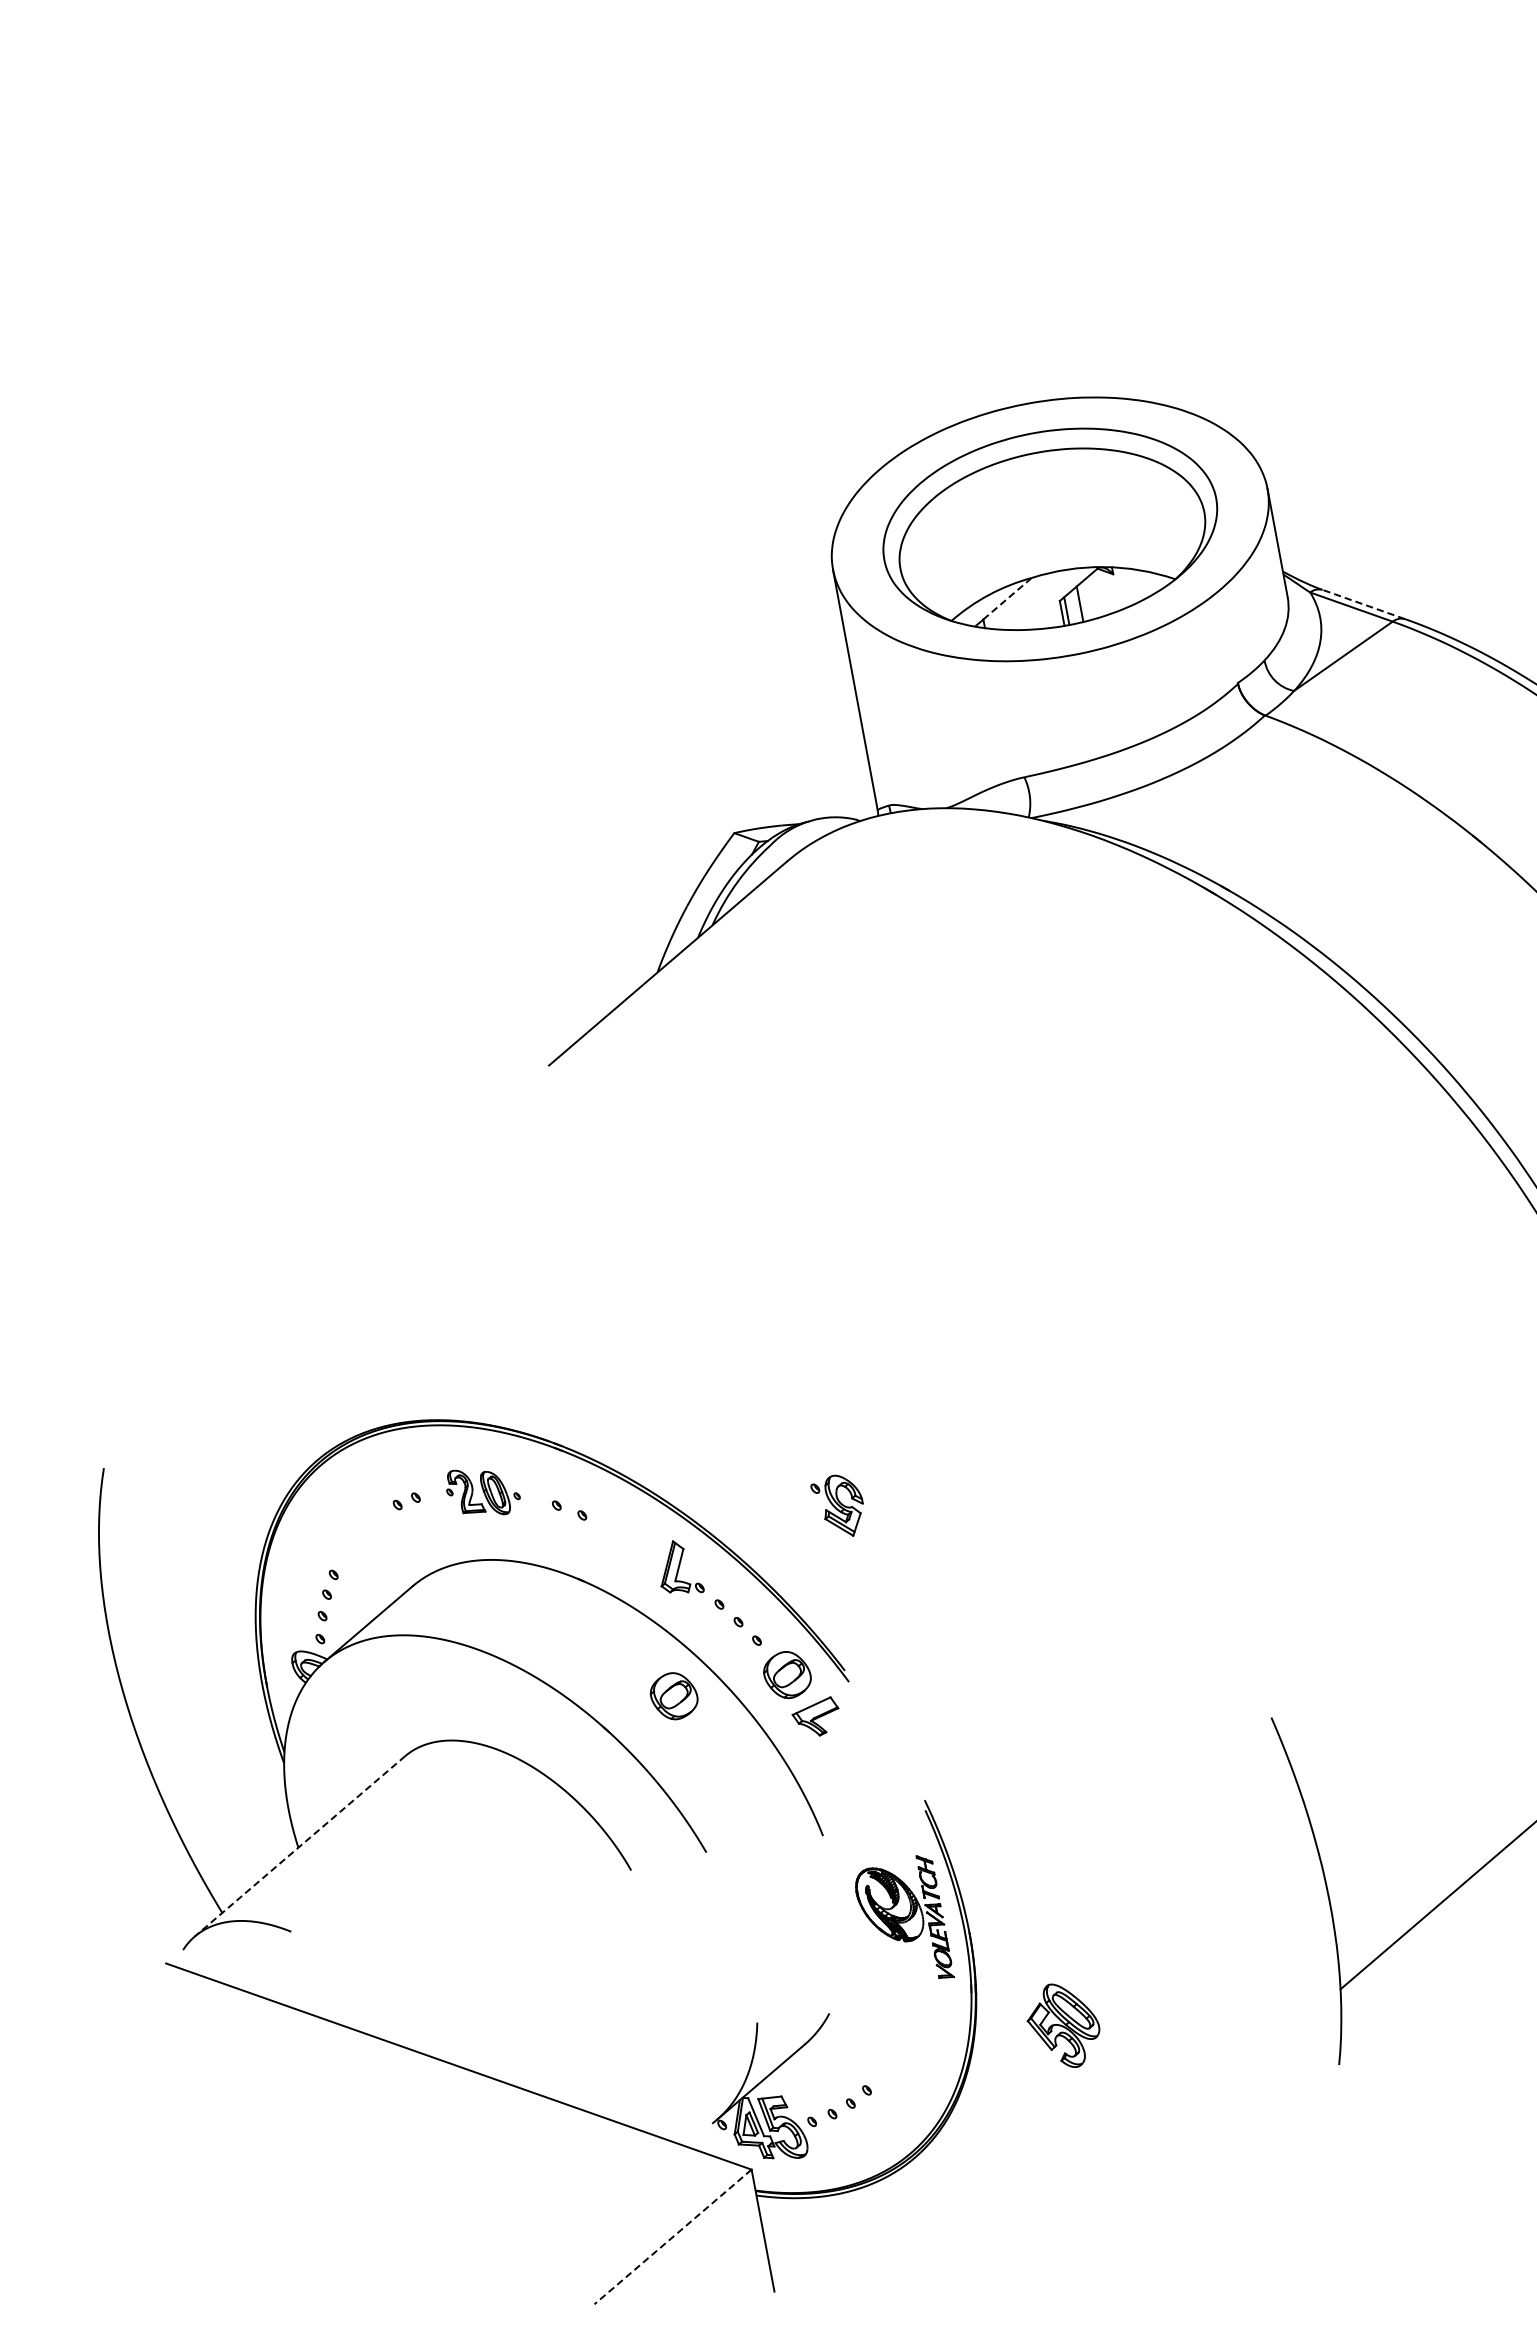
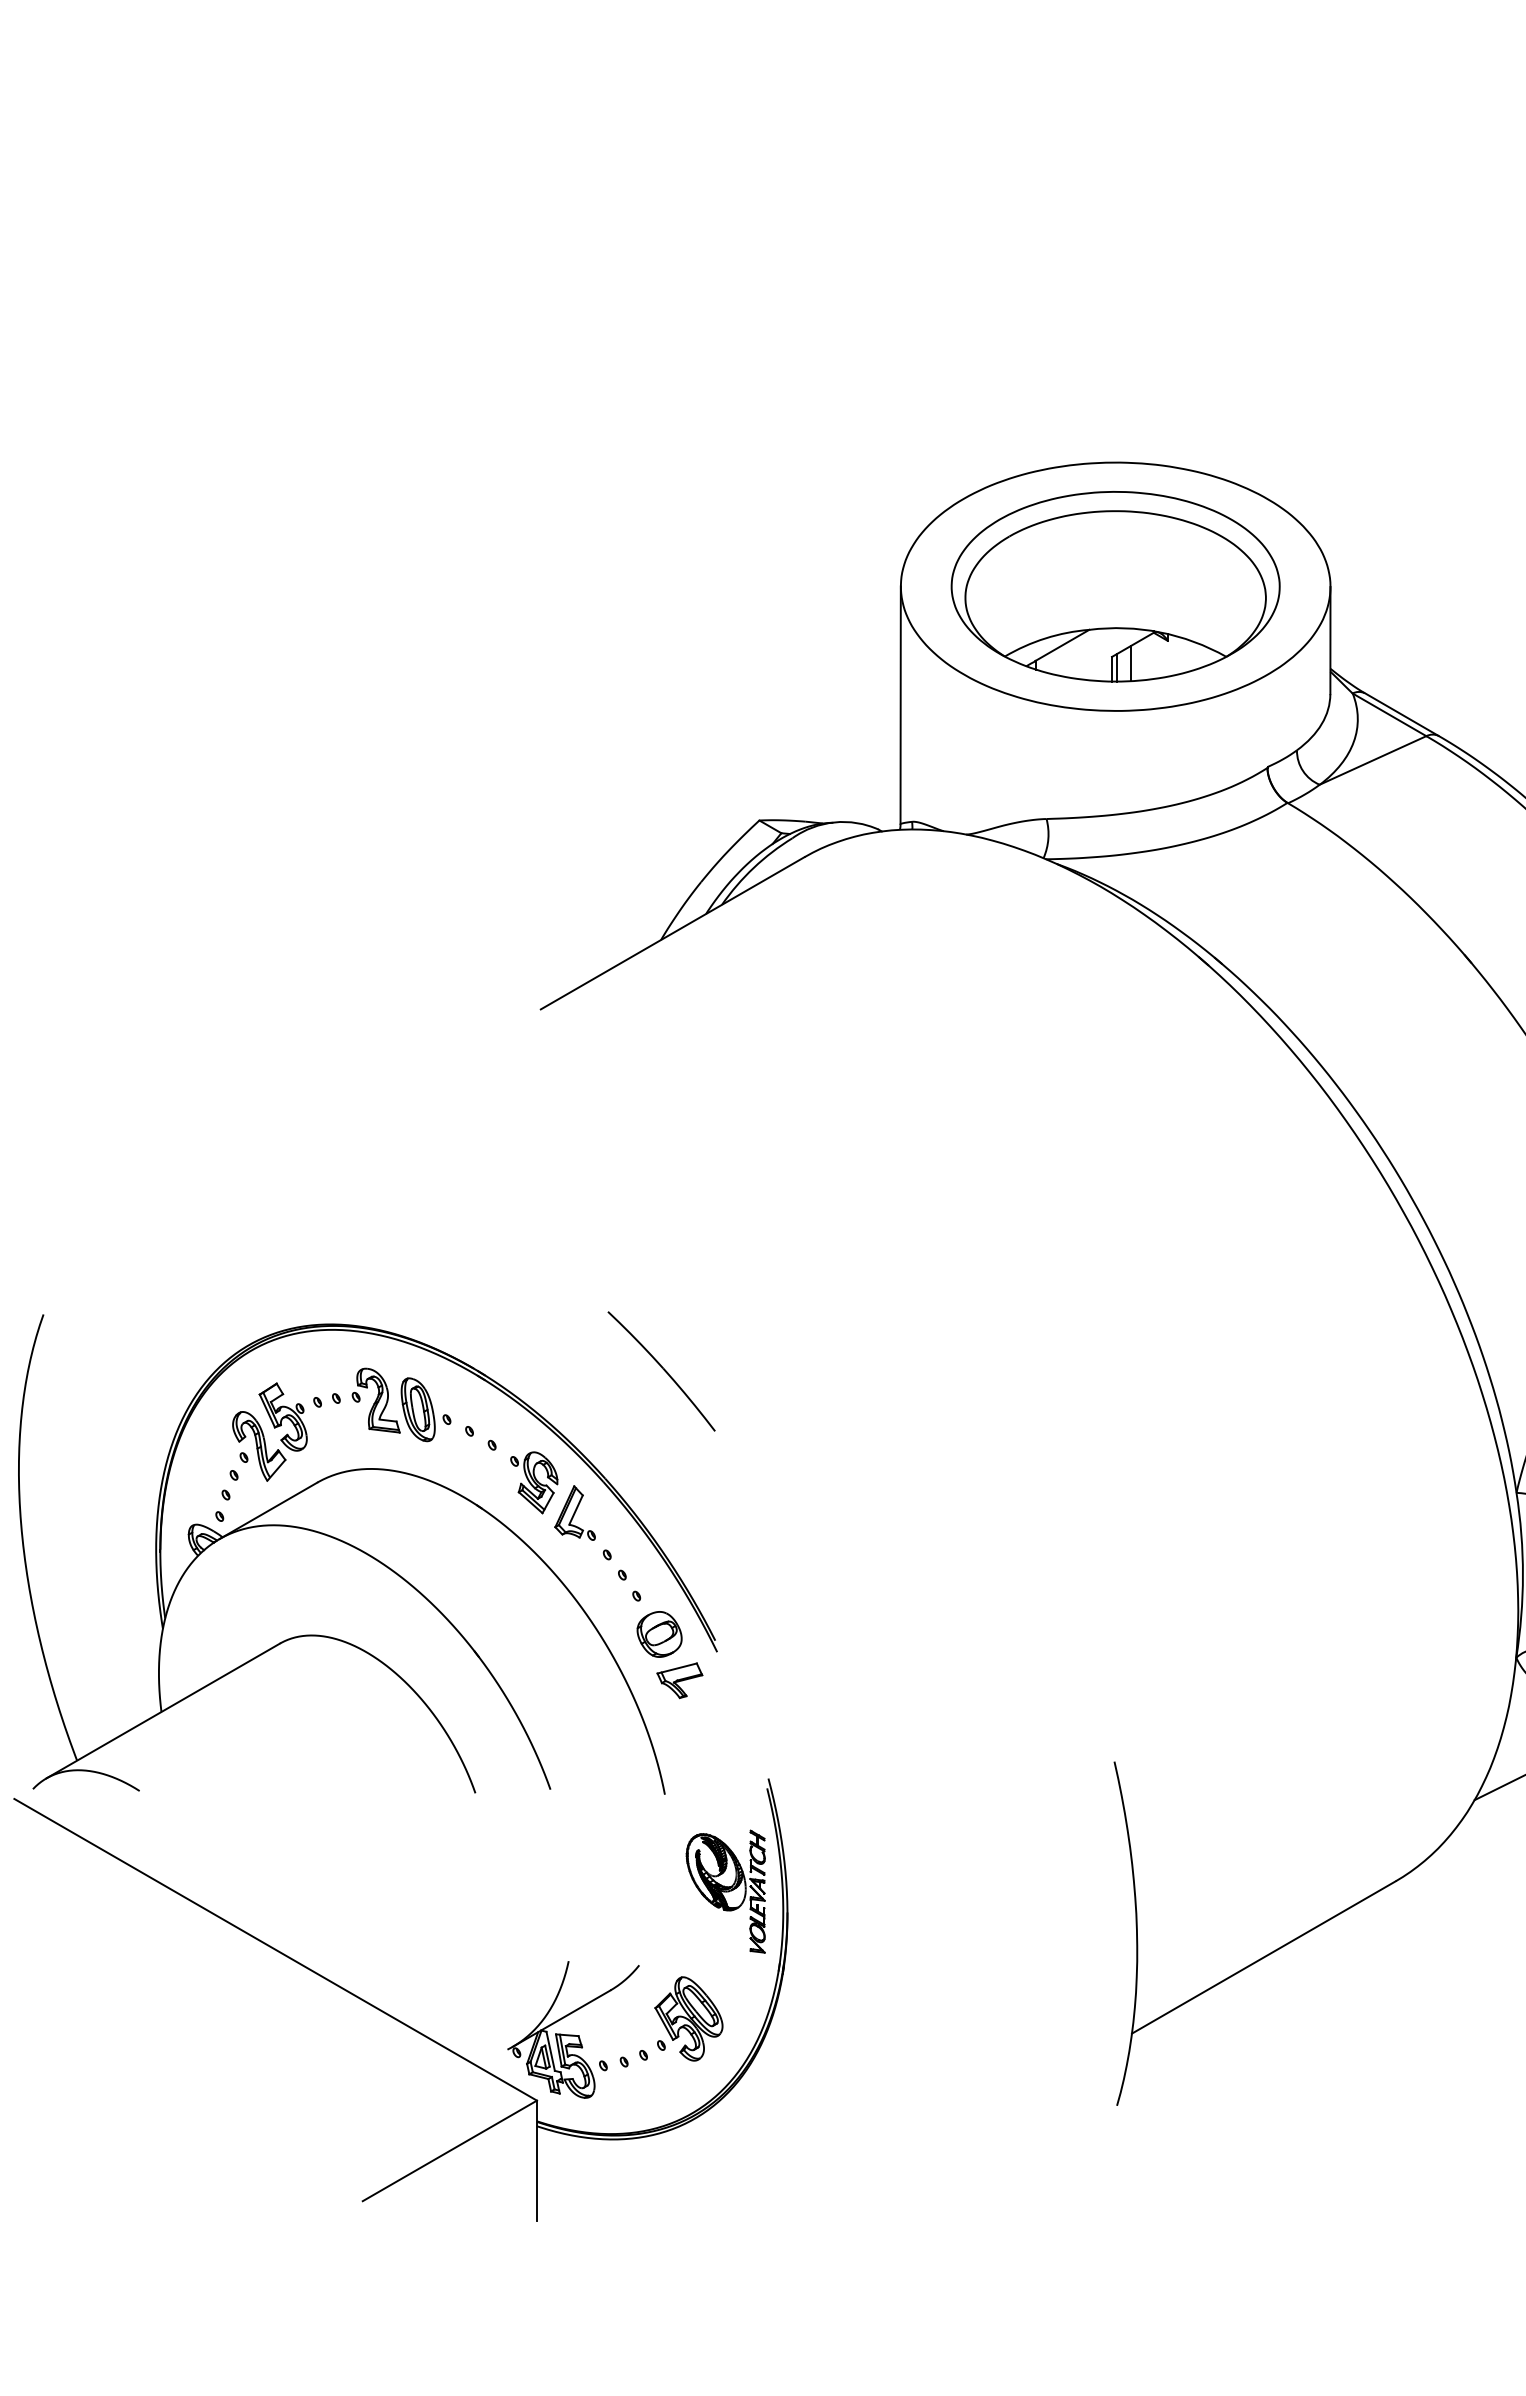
line: (1007, 598) -> (1062, 645), dashed -> solid
line: (1363, 604) -> (1401, 714), dashed -> solid
part: (739, 1408) -> (661, 1371), added
part: (482, 1491) -> (401, 1404), size x1.43
part: (839, 1506) -> (534, 1482), moved
part: (354, 1543) -> (269, 1431), added
part: (674, 1696) -> (547, 1634), removed
line: (300, 1845) -> (163, 1710), dashed -> solid
part: (1063, 2025) -> (688, 2018), moved
line: (672, 2236) -> (449, 2150), dashed -> solid

